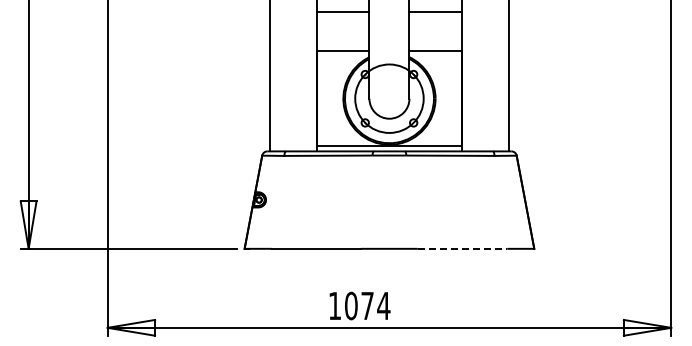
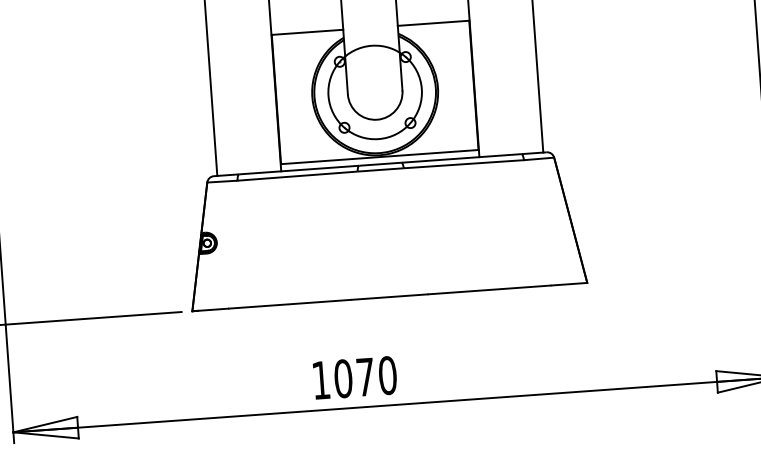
line: (462, 248) -> (489, 289), dashed -> solid
text: (383, 305) -> (387, 374), 1074 -> 1070

